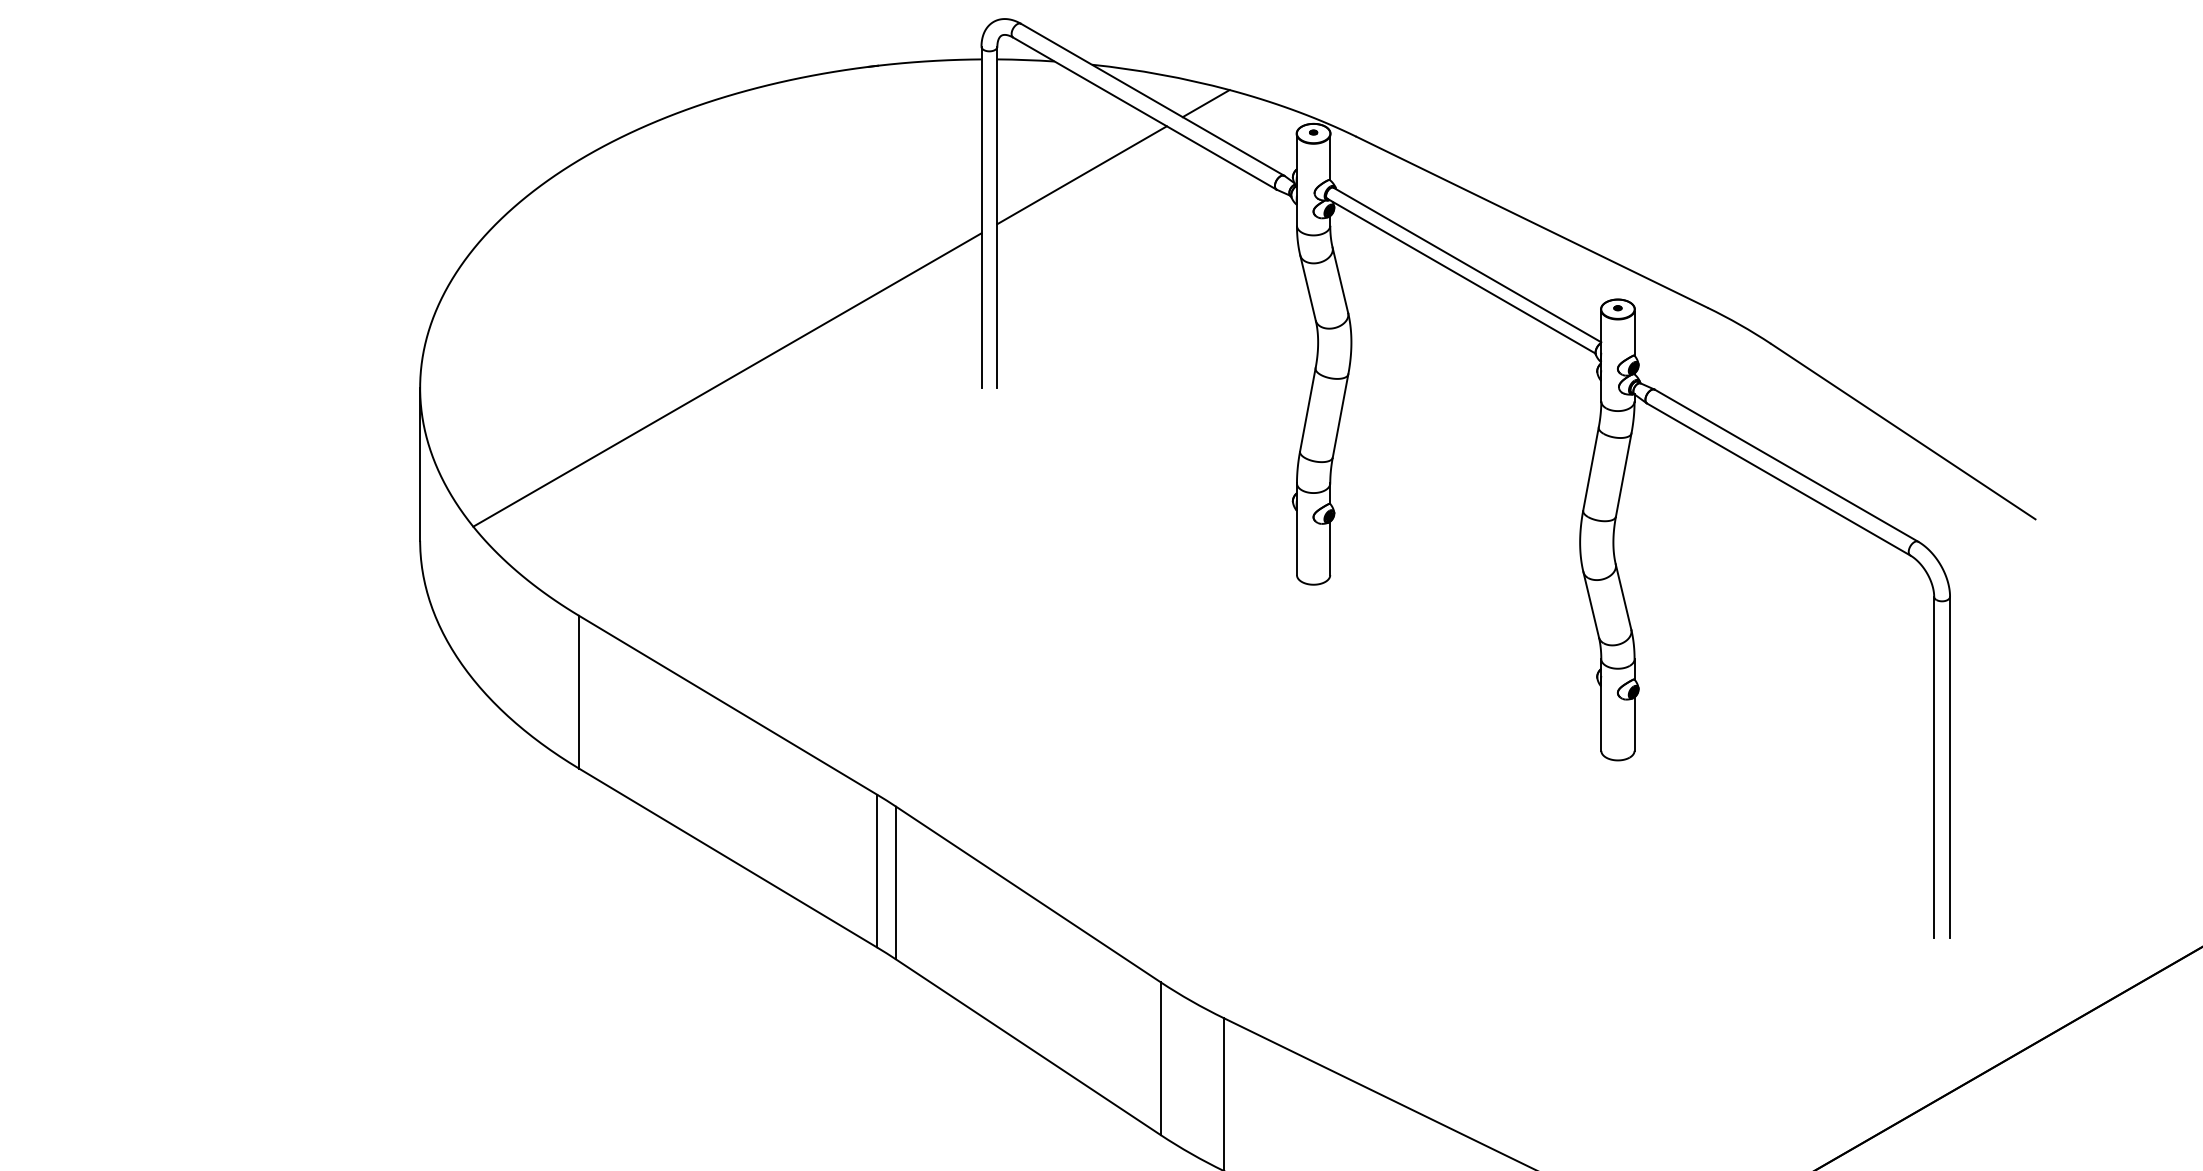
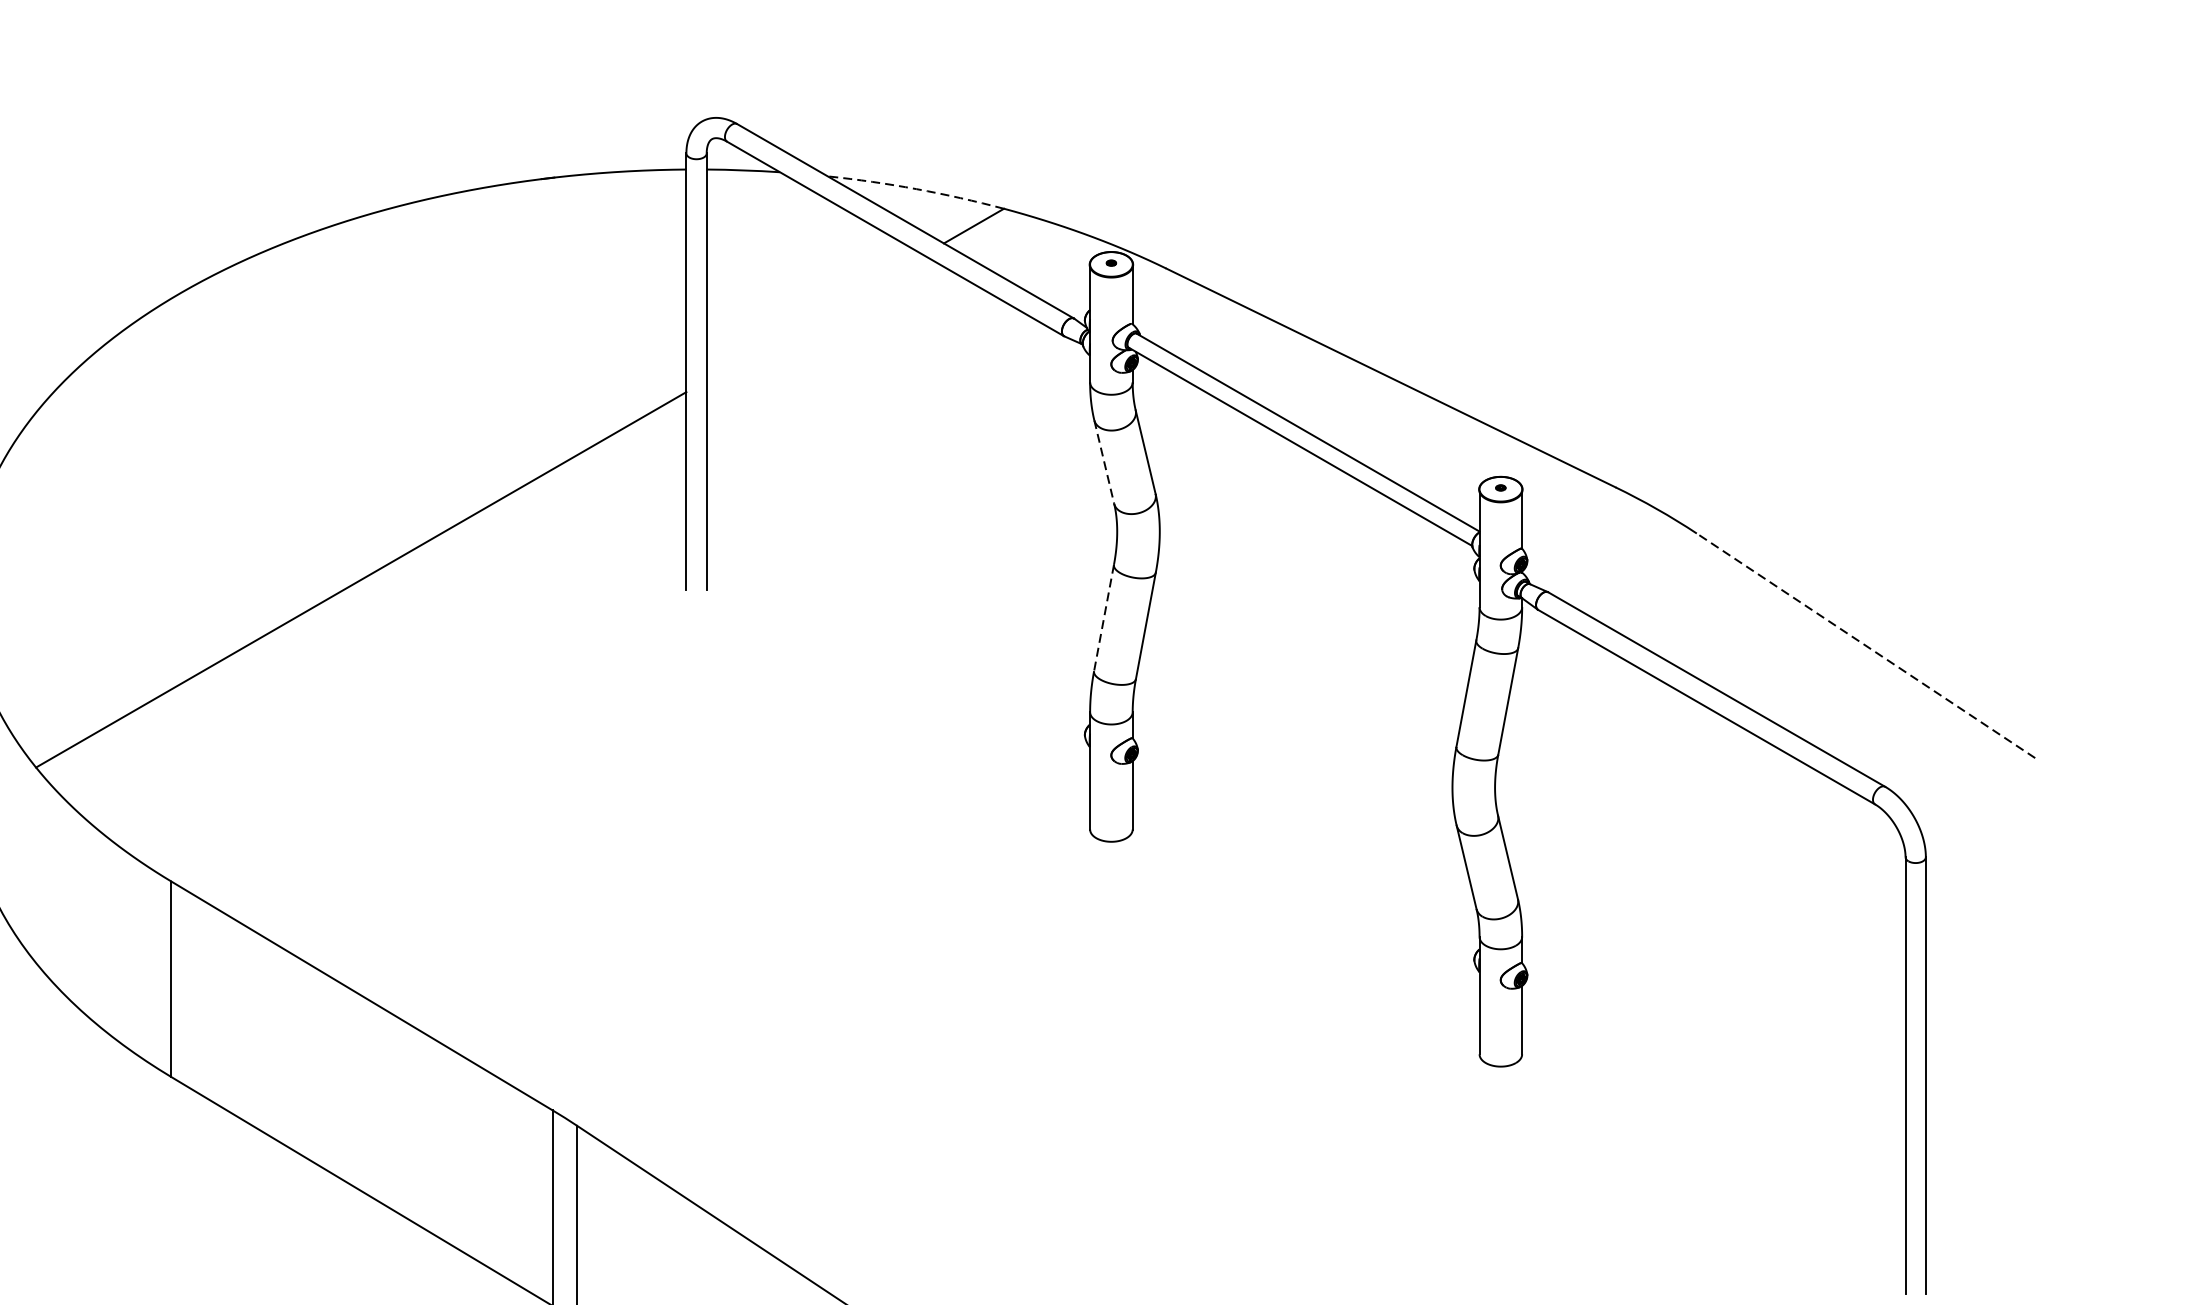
arc: (1161, 74) -> (916, 188), solid -> dashed
line: (1081, 175) -> (814, 318), removed
line: (1308, 287) -> (1104, 461), solid -> dashed
line: (1307, 410) -> (1103, 618), solid -> dashed
line: (1903, 431) -> (1866, 645), solid -> dashed

